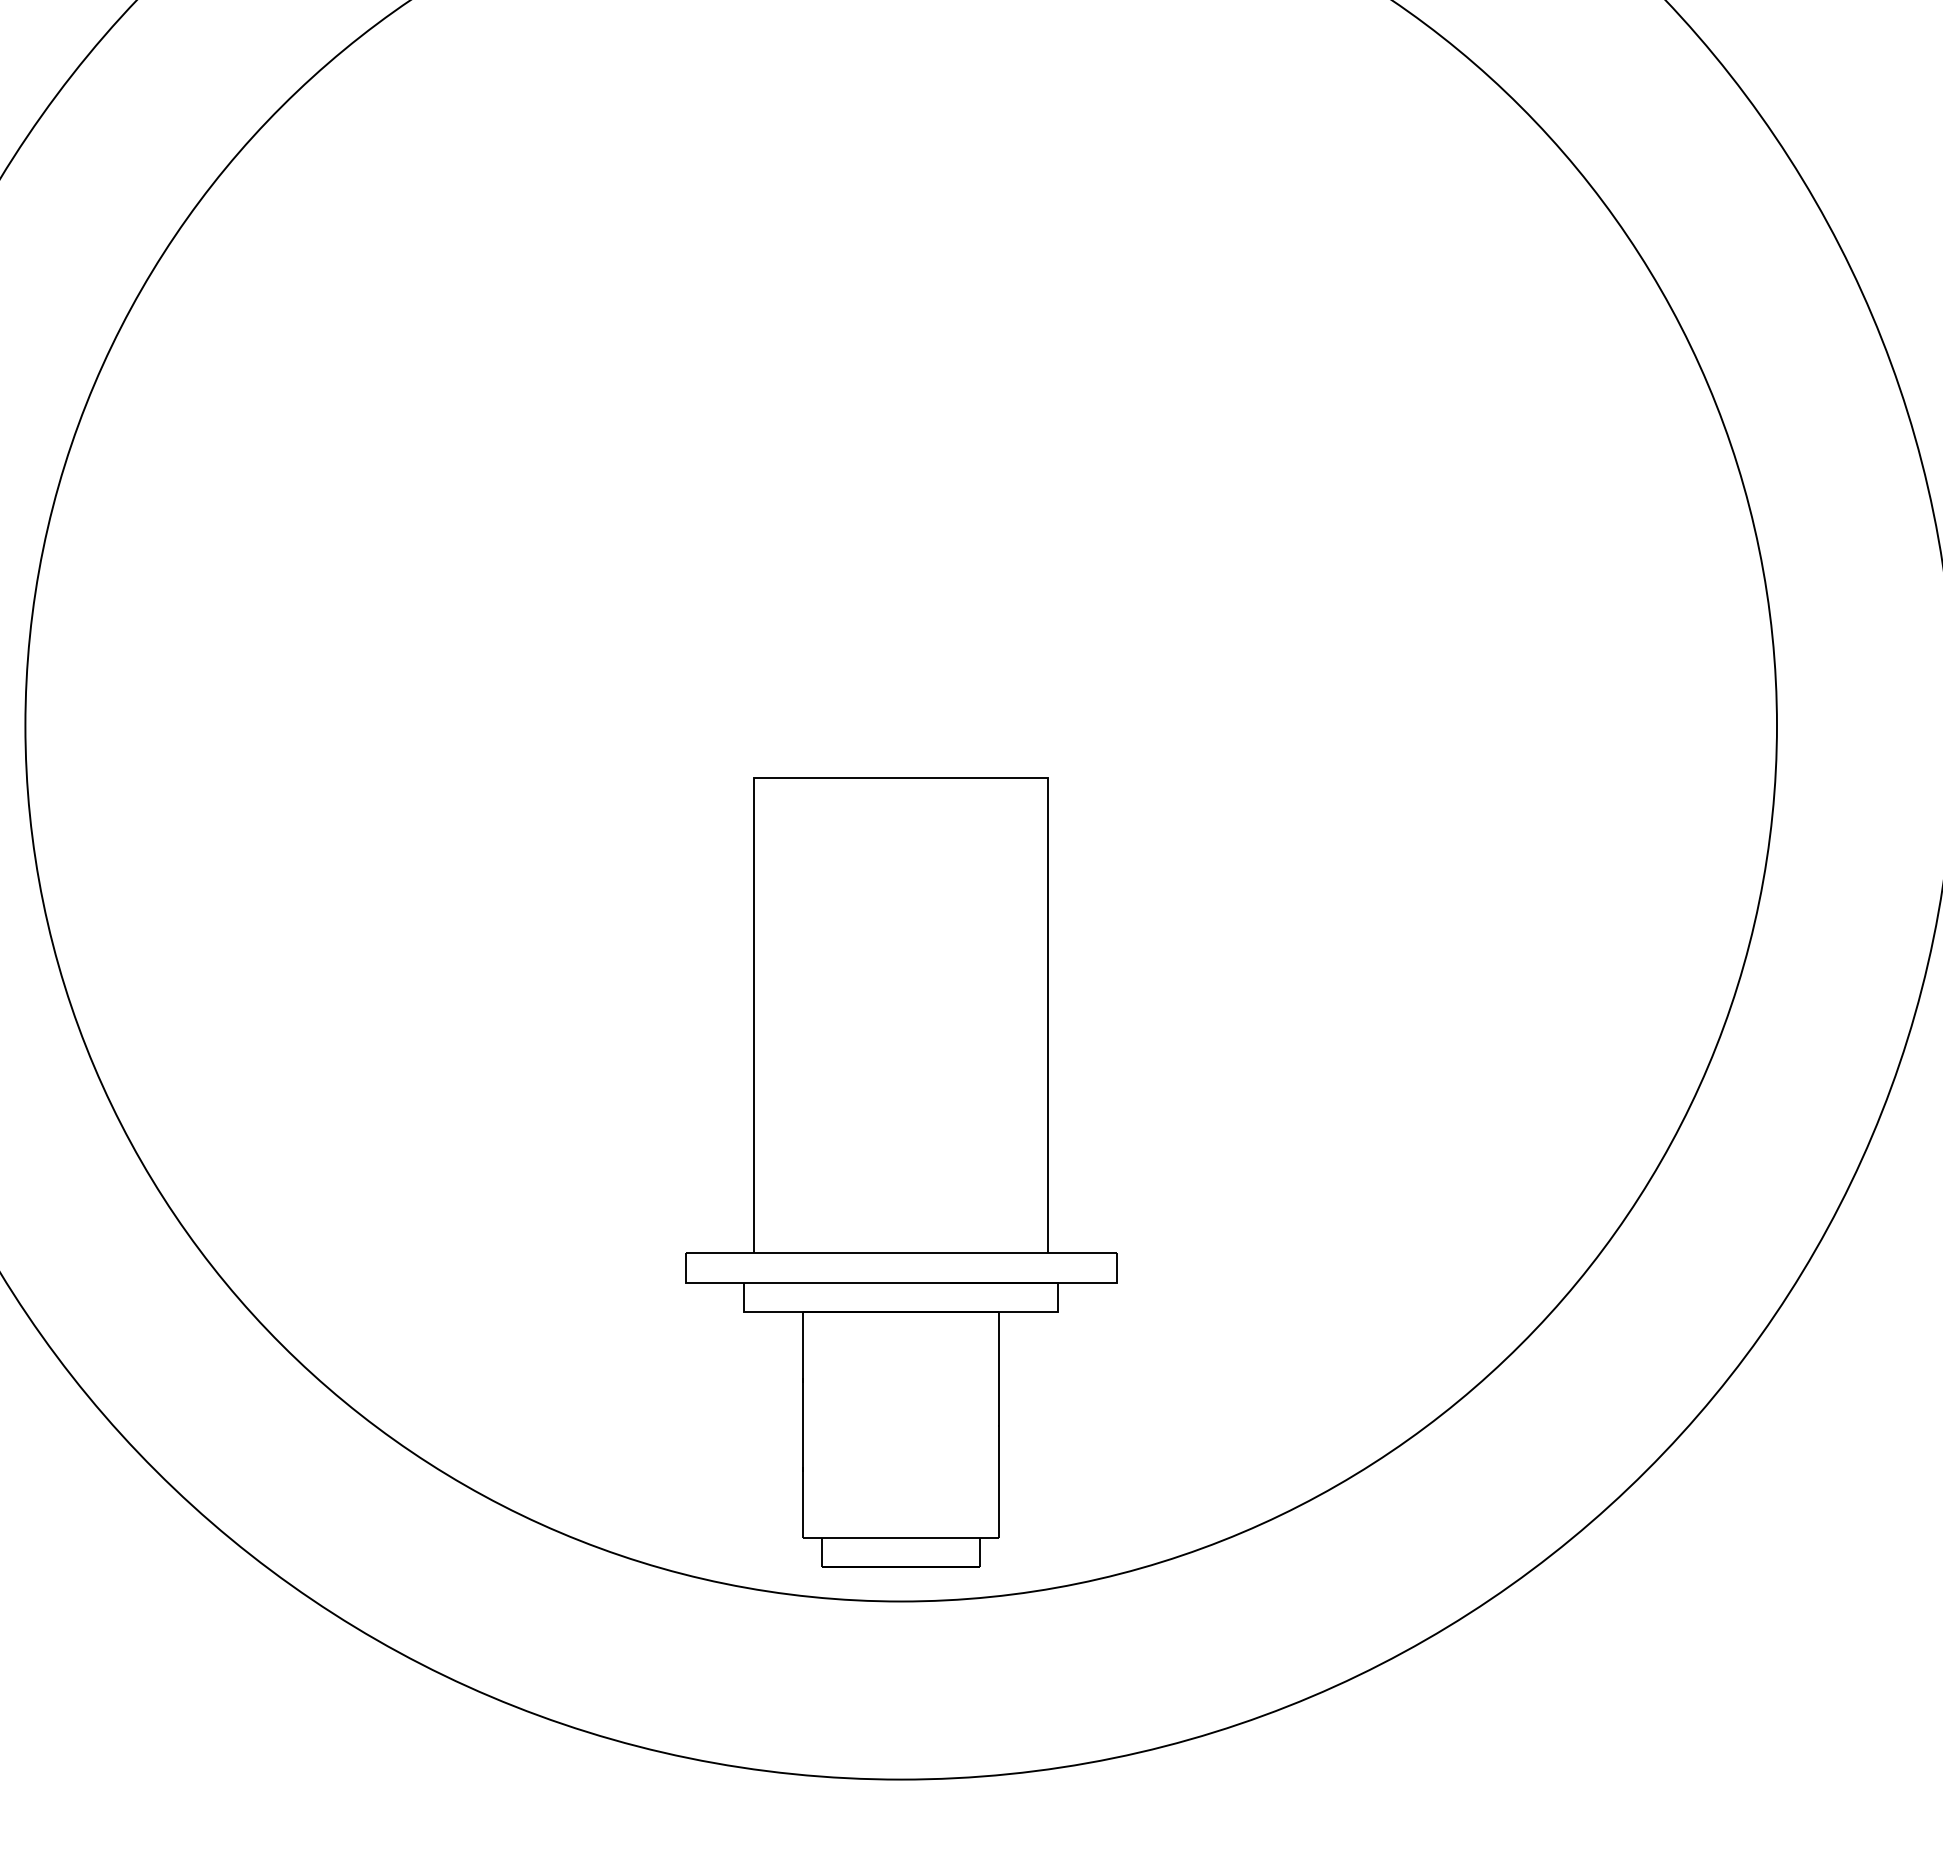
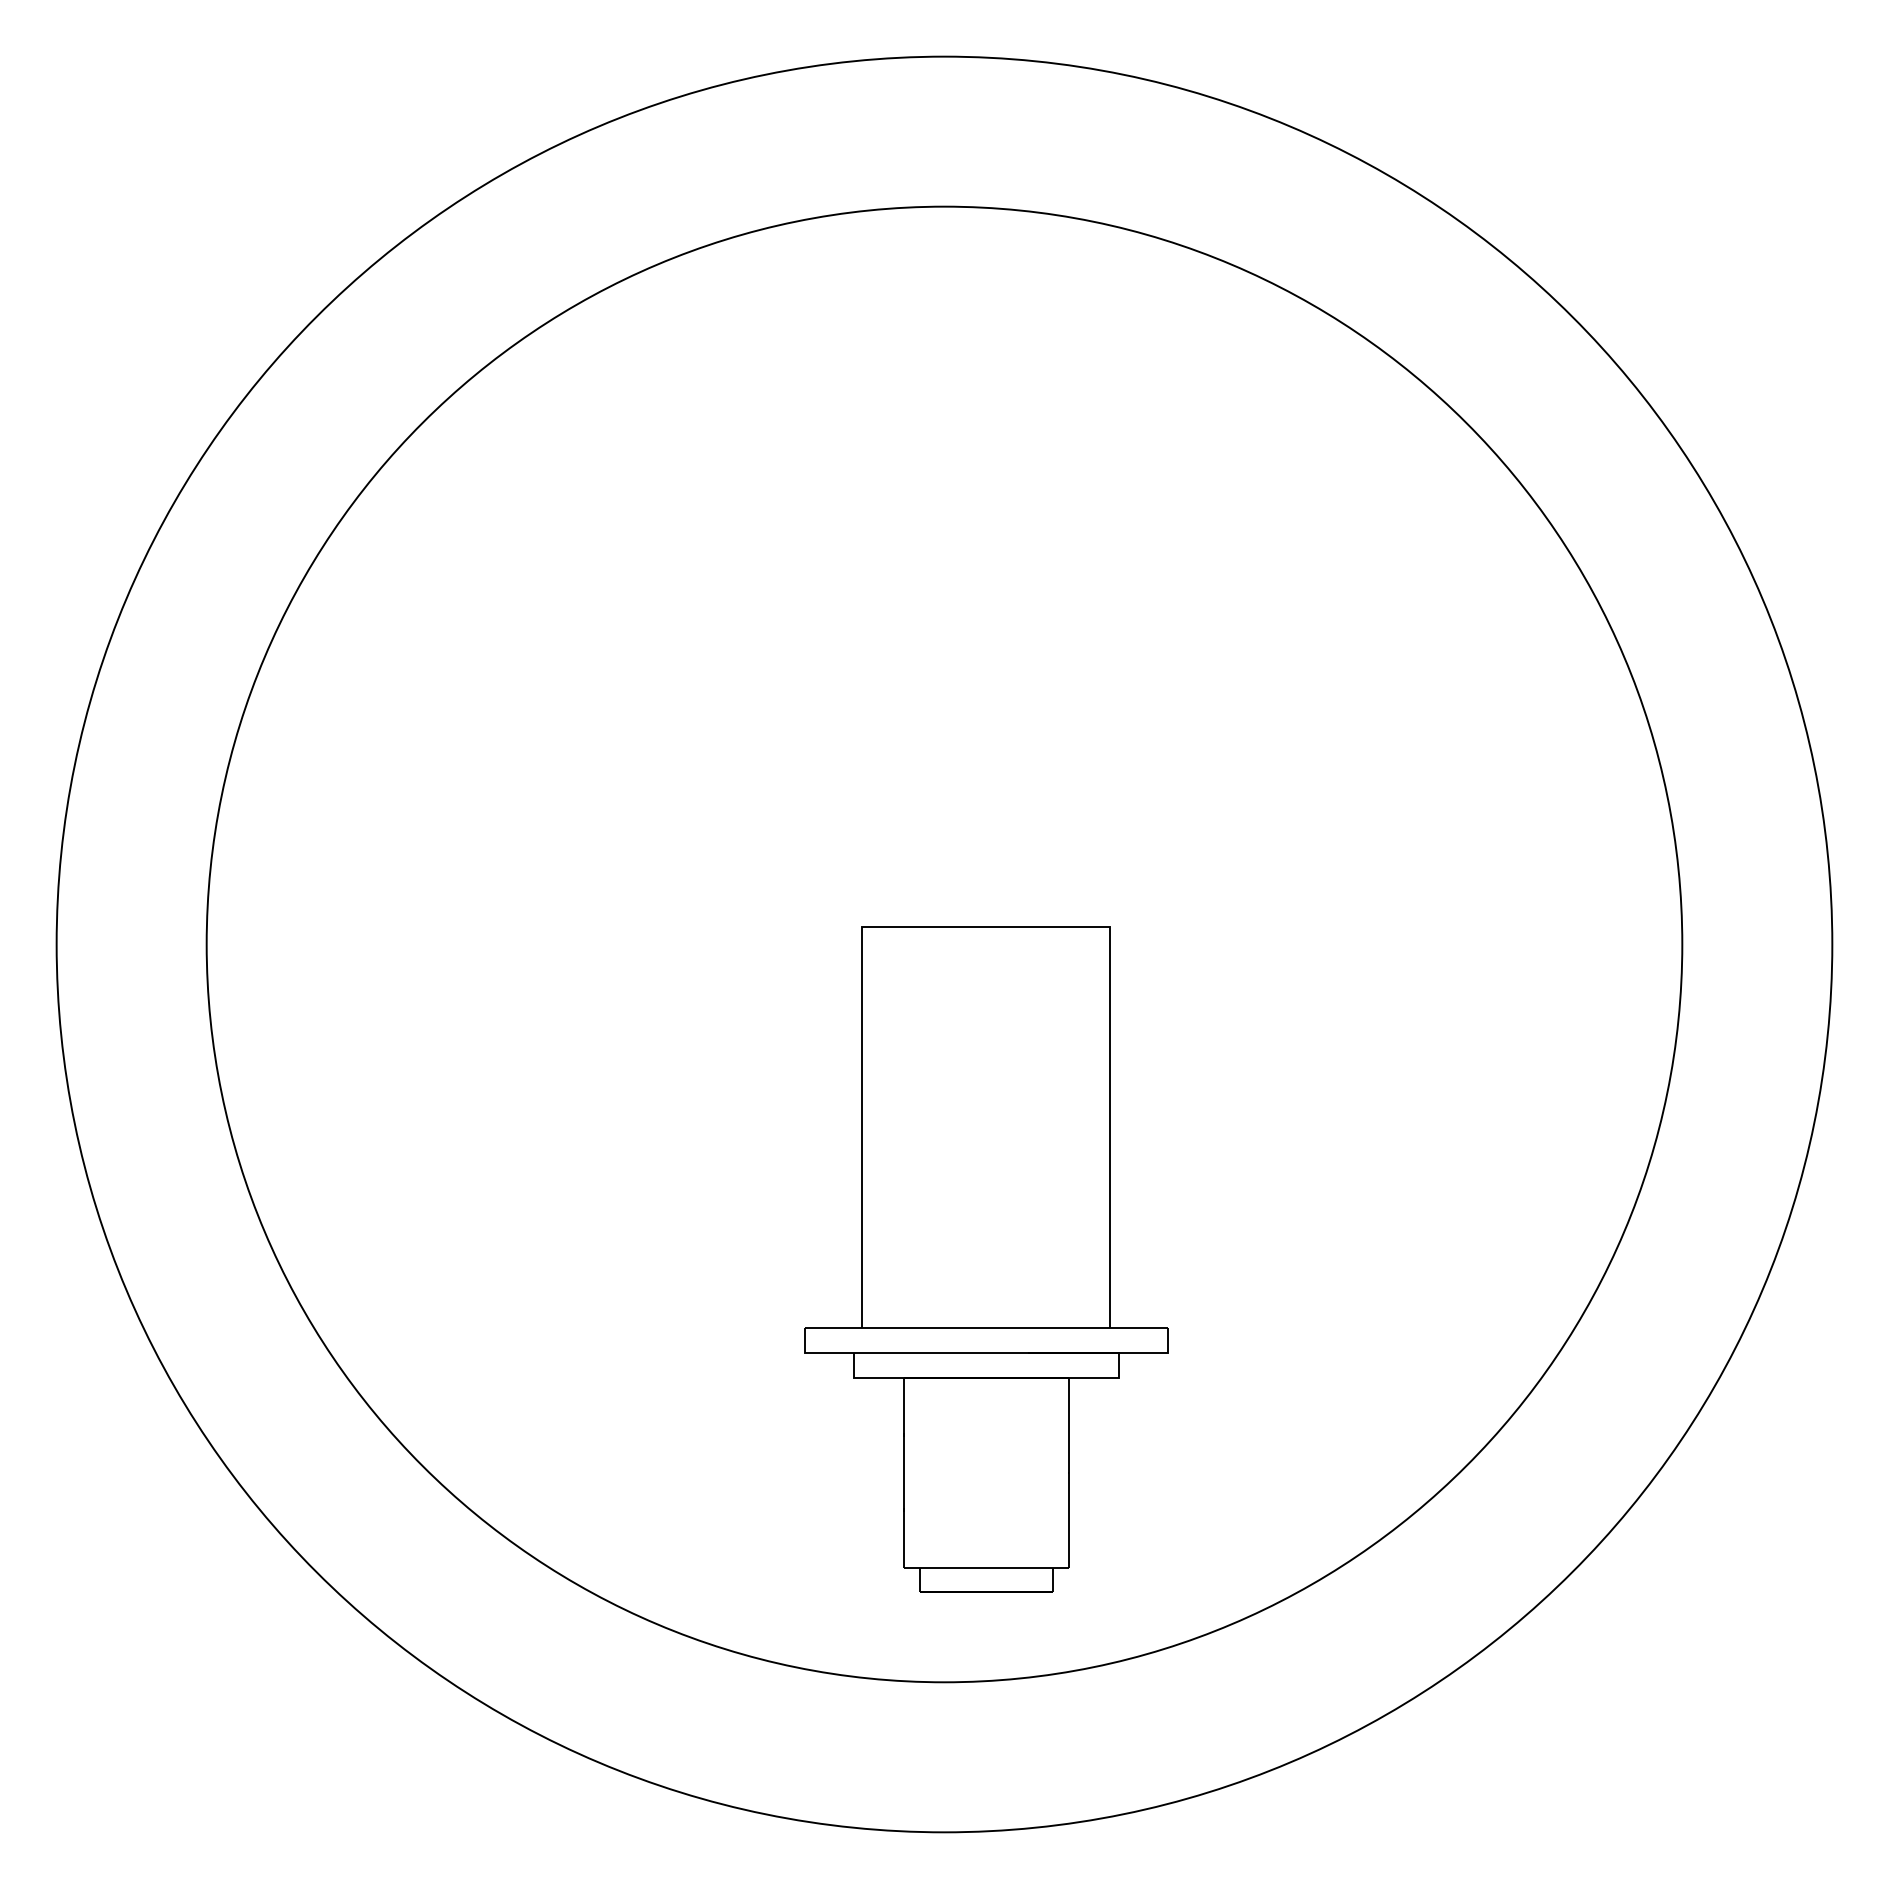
part: (901, 1172) -> (986, 1259), moved

